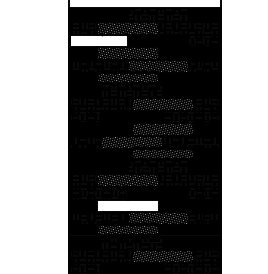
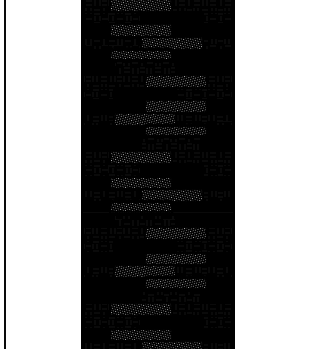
hatch: (98, 40) -> (111, 17), added
hatch: (127, 205) -> (140, 182), added

